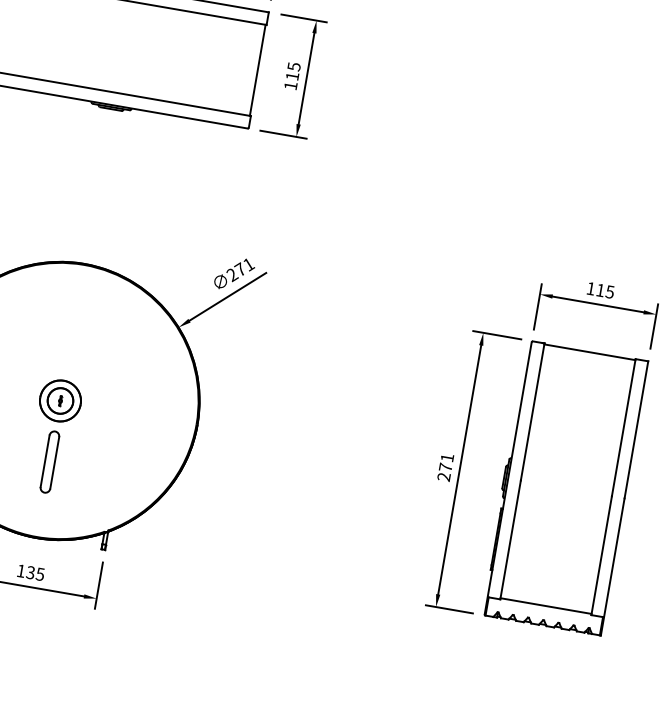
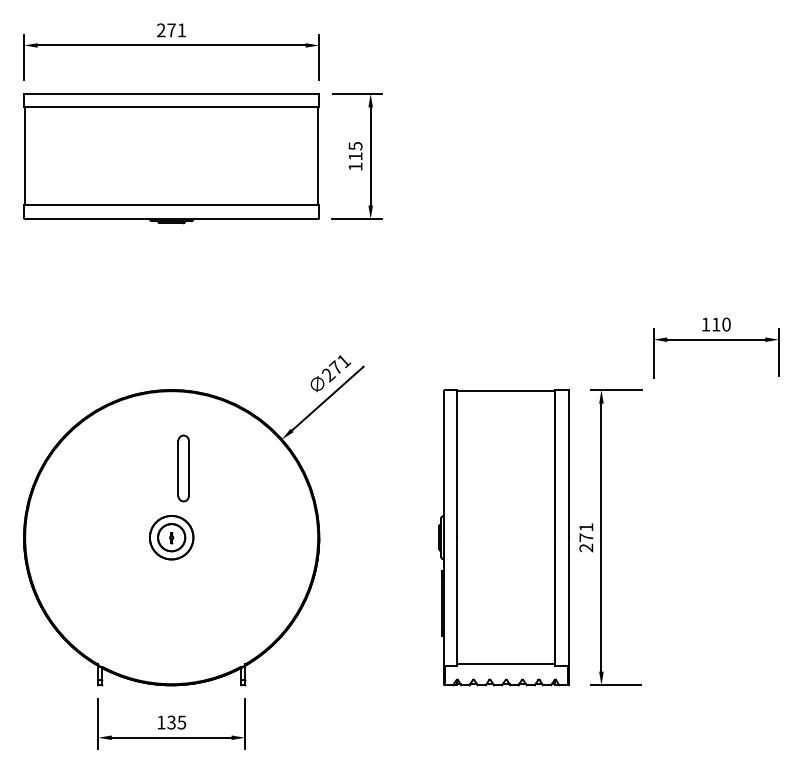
text: (610, 291) -> (726, 324), 115 -> 110
part: (49, 462) -> (183, 468), moved
part: (563, 487) -> (503, 537), moved

